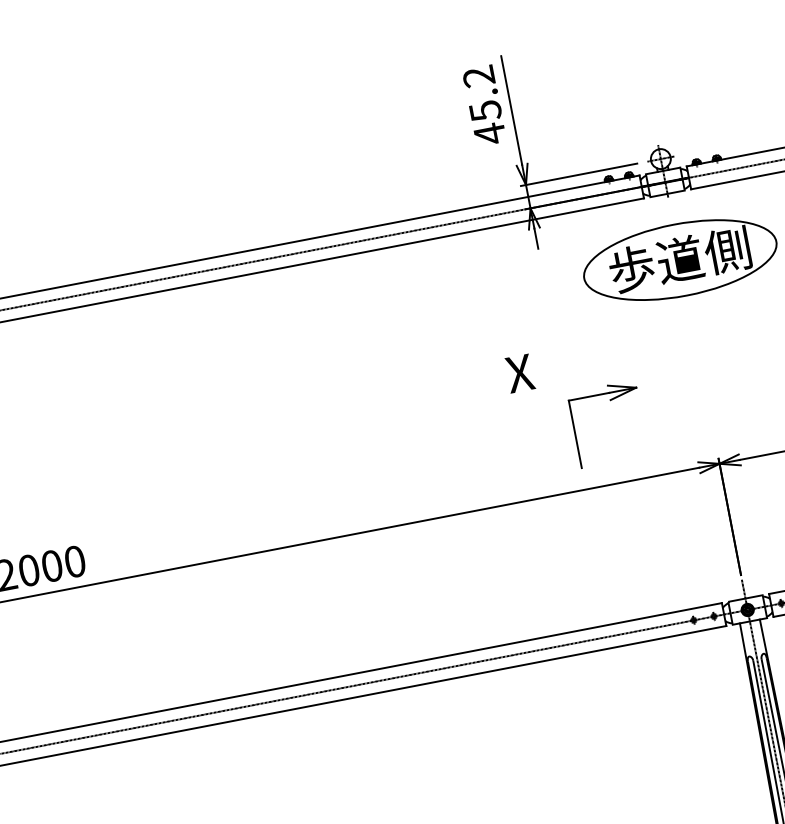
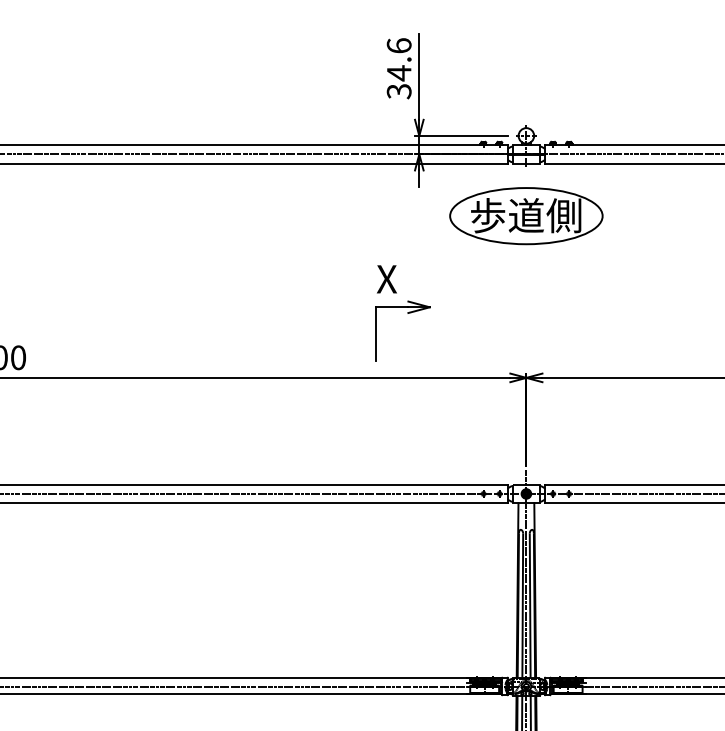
text: (483, 105) -> (398, 68), 45.2 -> 34.6
part: (609, 400) -> (407, 313), moved

